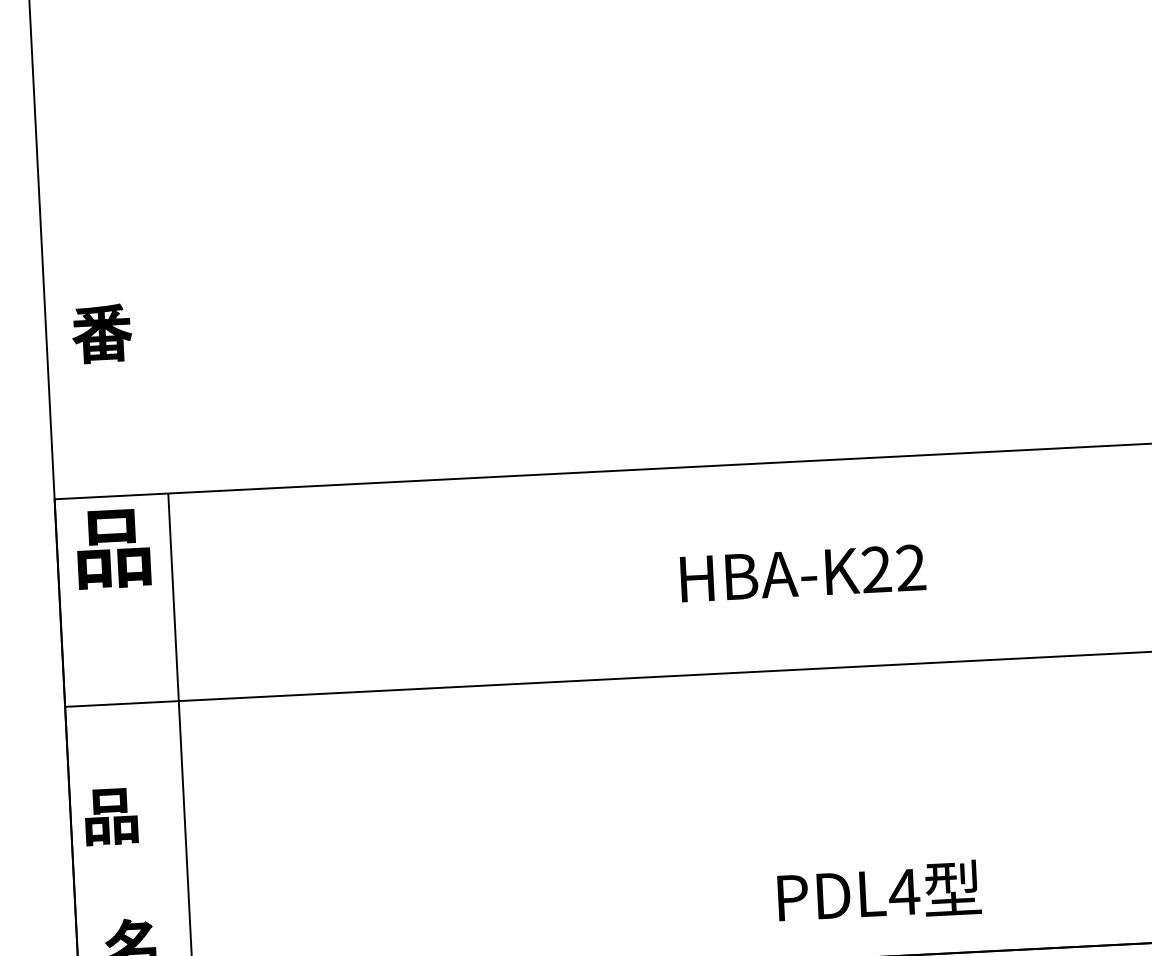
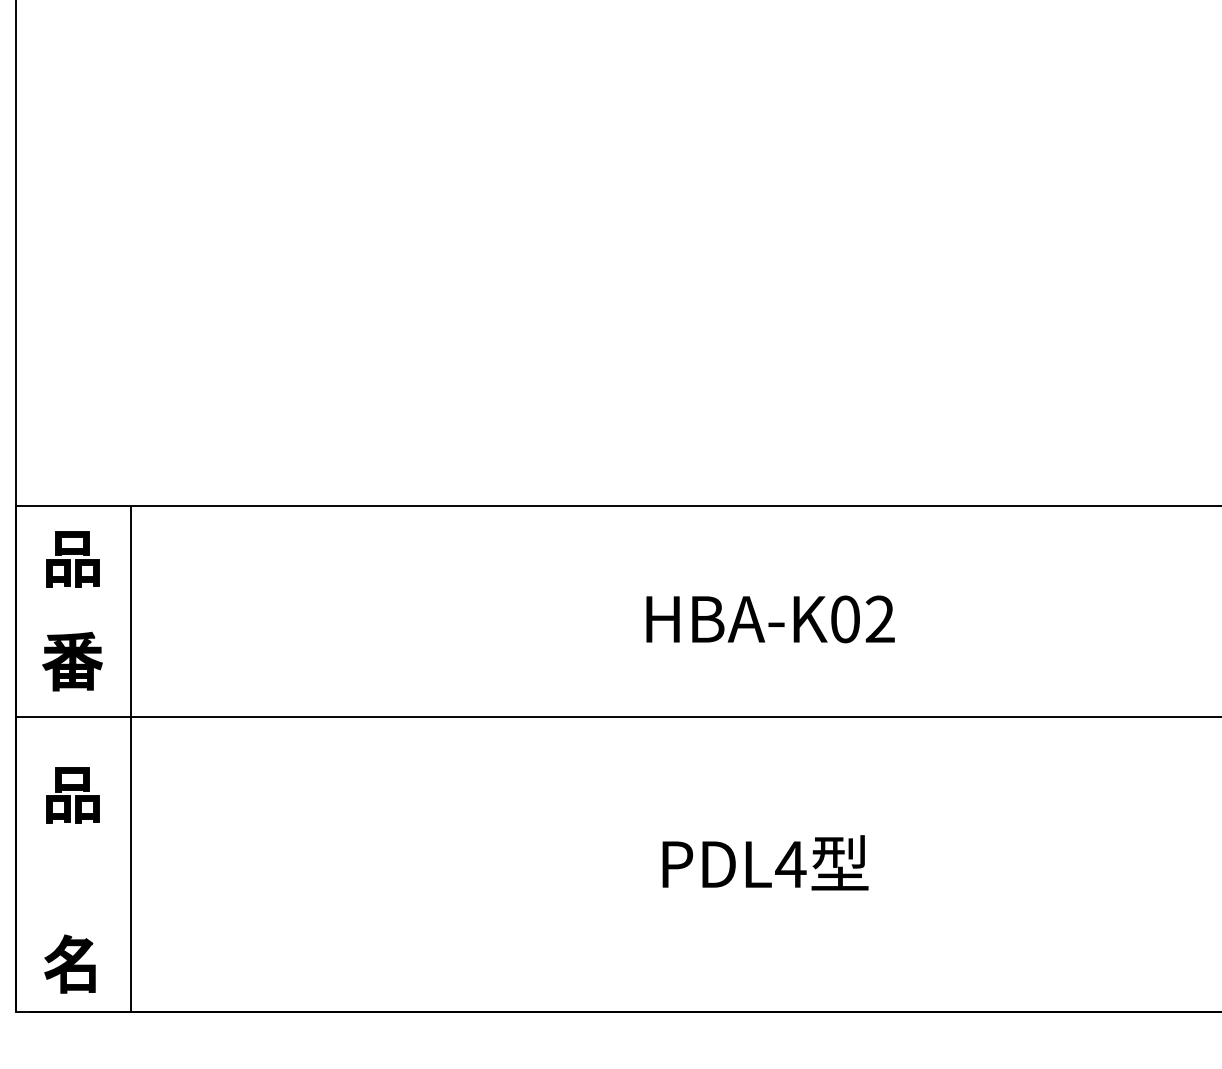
part: (102, 333) -> (72, 661), moved
part: (112, 549) -> (72, 559), size x0.71
text: (875, 569) -> (844, 619), HBA-K22 -> HBA-K02
part: (110, 816) -> (72, 795), moved
text: (879, 891) -> (765, 862), moved

